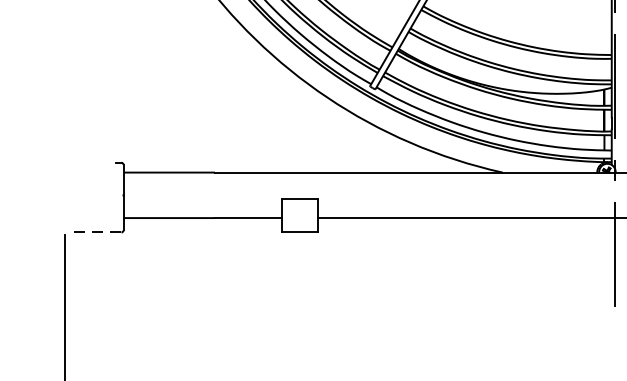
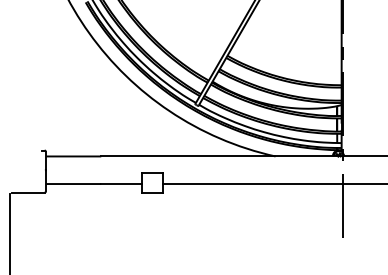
line: (94, 232) -> (28, 192), dashed -> solid

